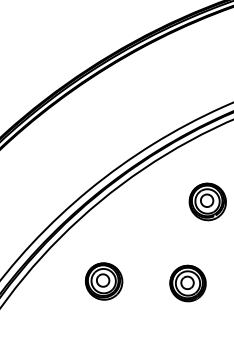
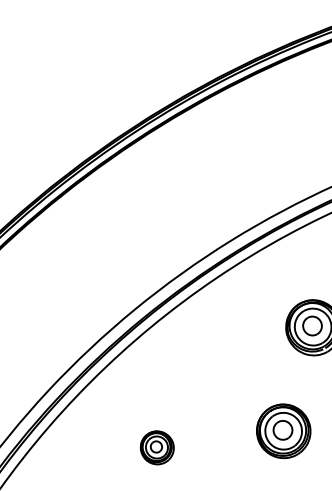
part: (104, 281) -> (157, 447), size x0.6
part: (187, 283) -> (282, 431), moved

